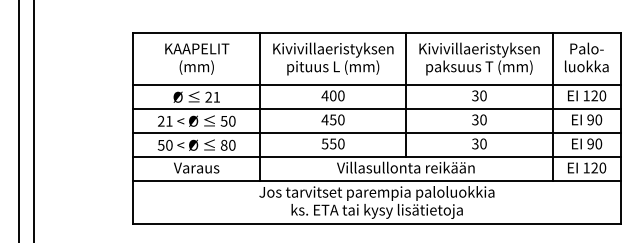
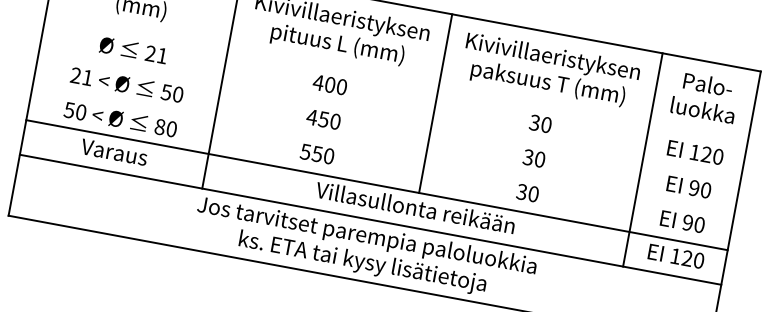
line: (376, 85) -> (395, 81), removed
line: (376, 109) -> (388, 116), removed
line: (376, 133) -> (382, 150), removed

